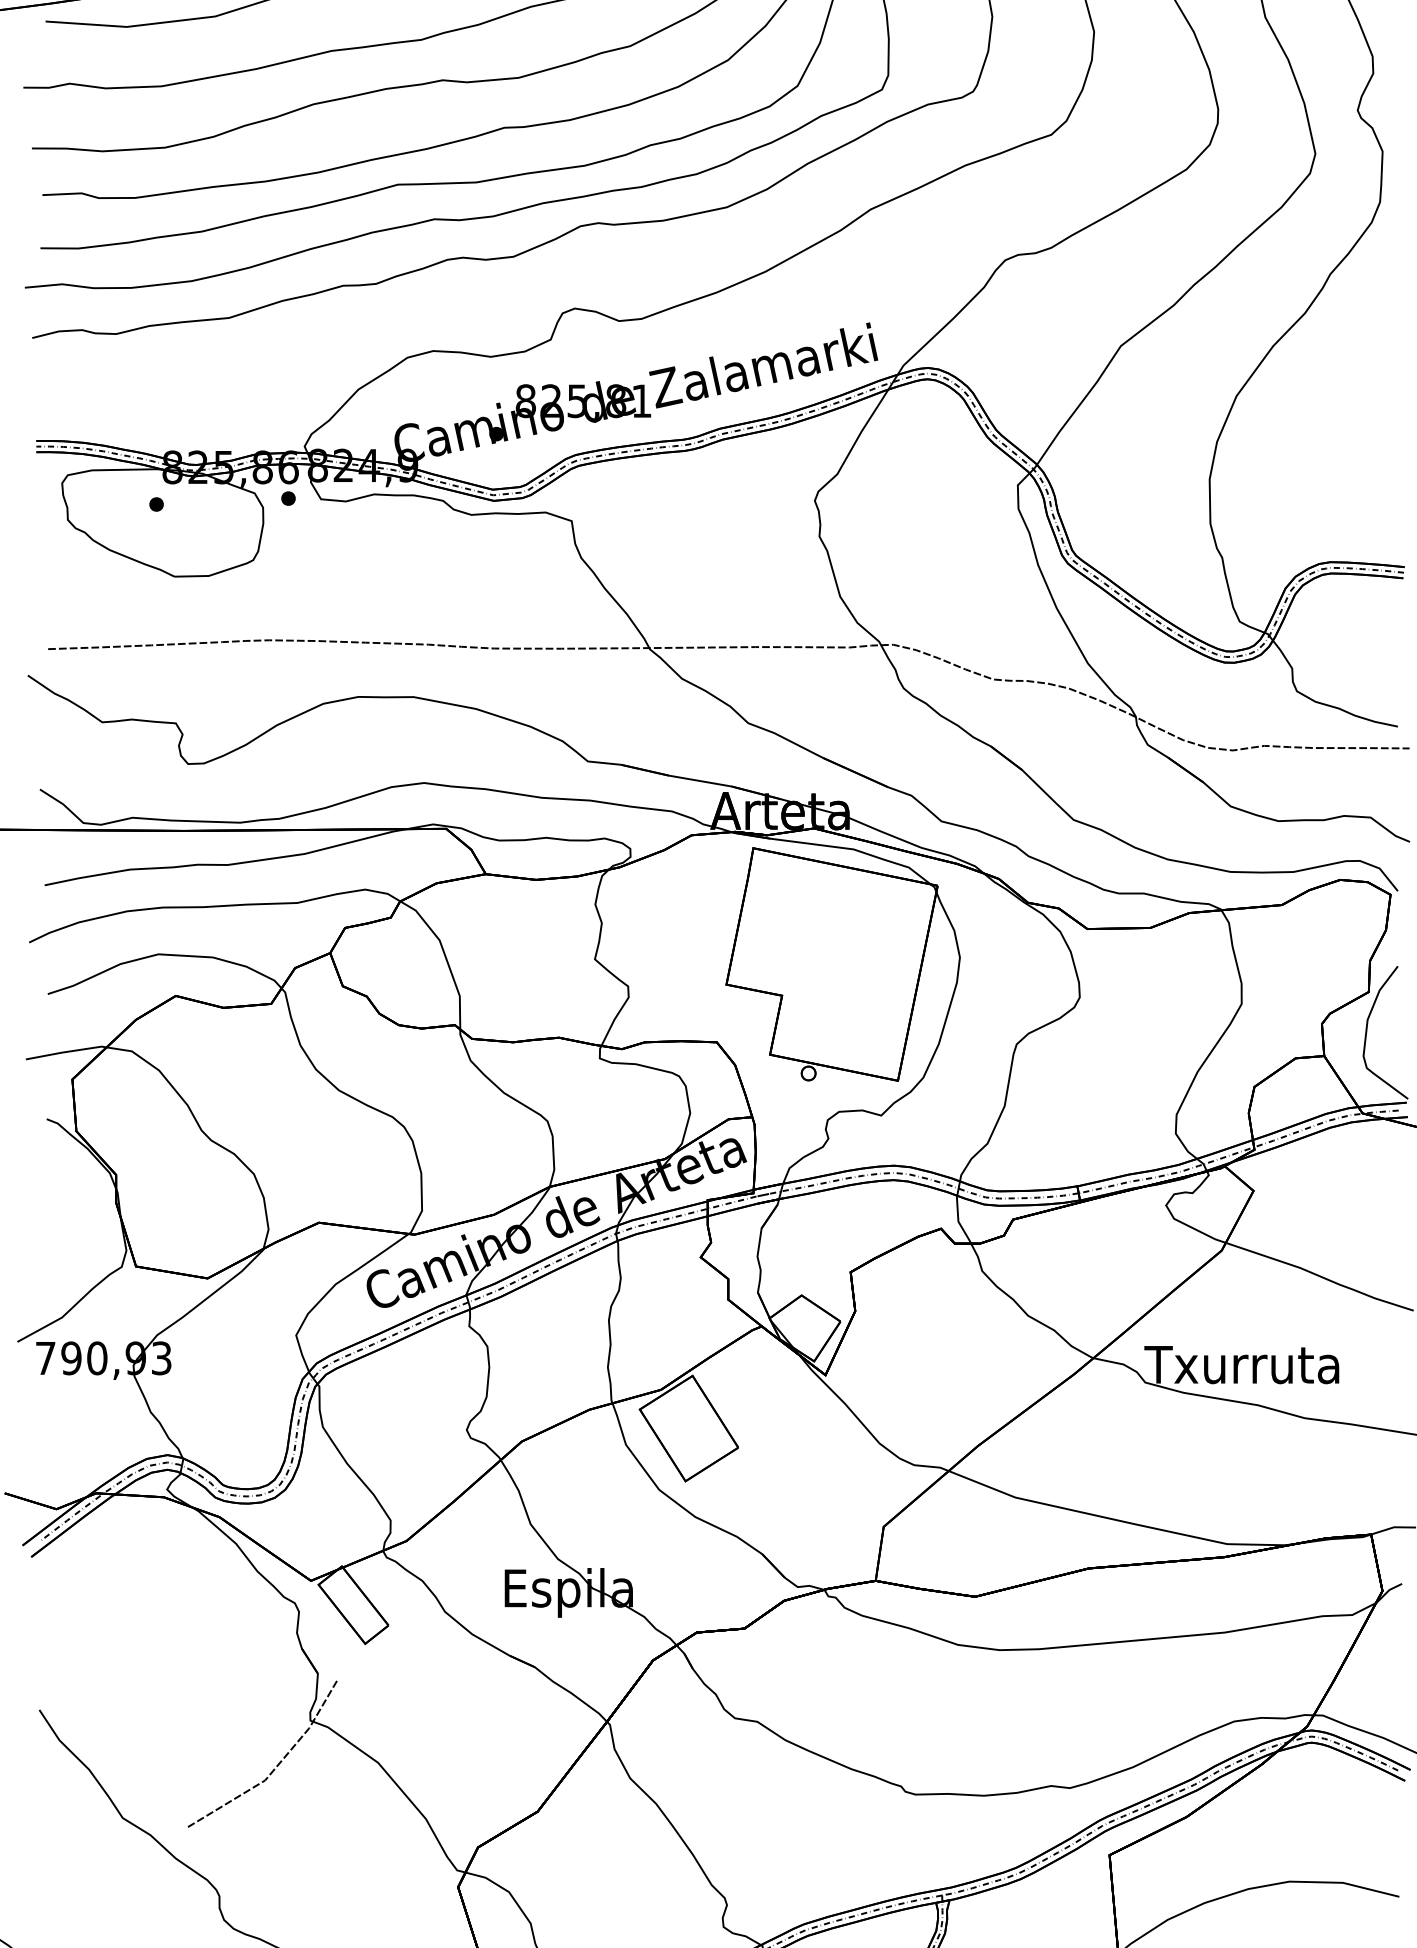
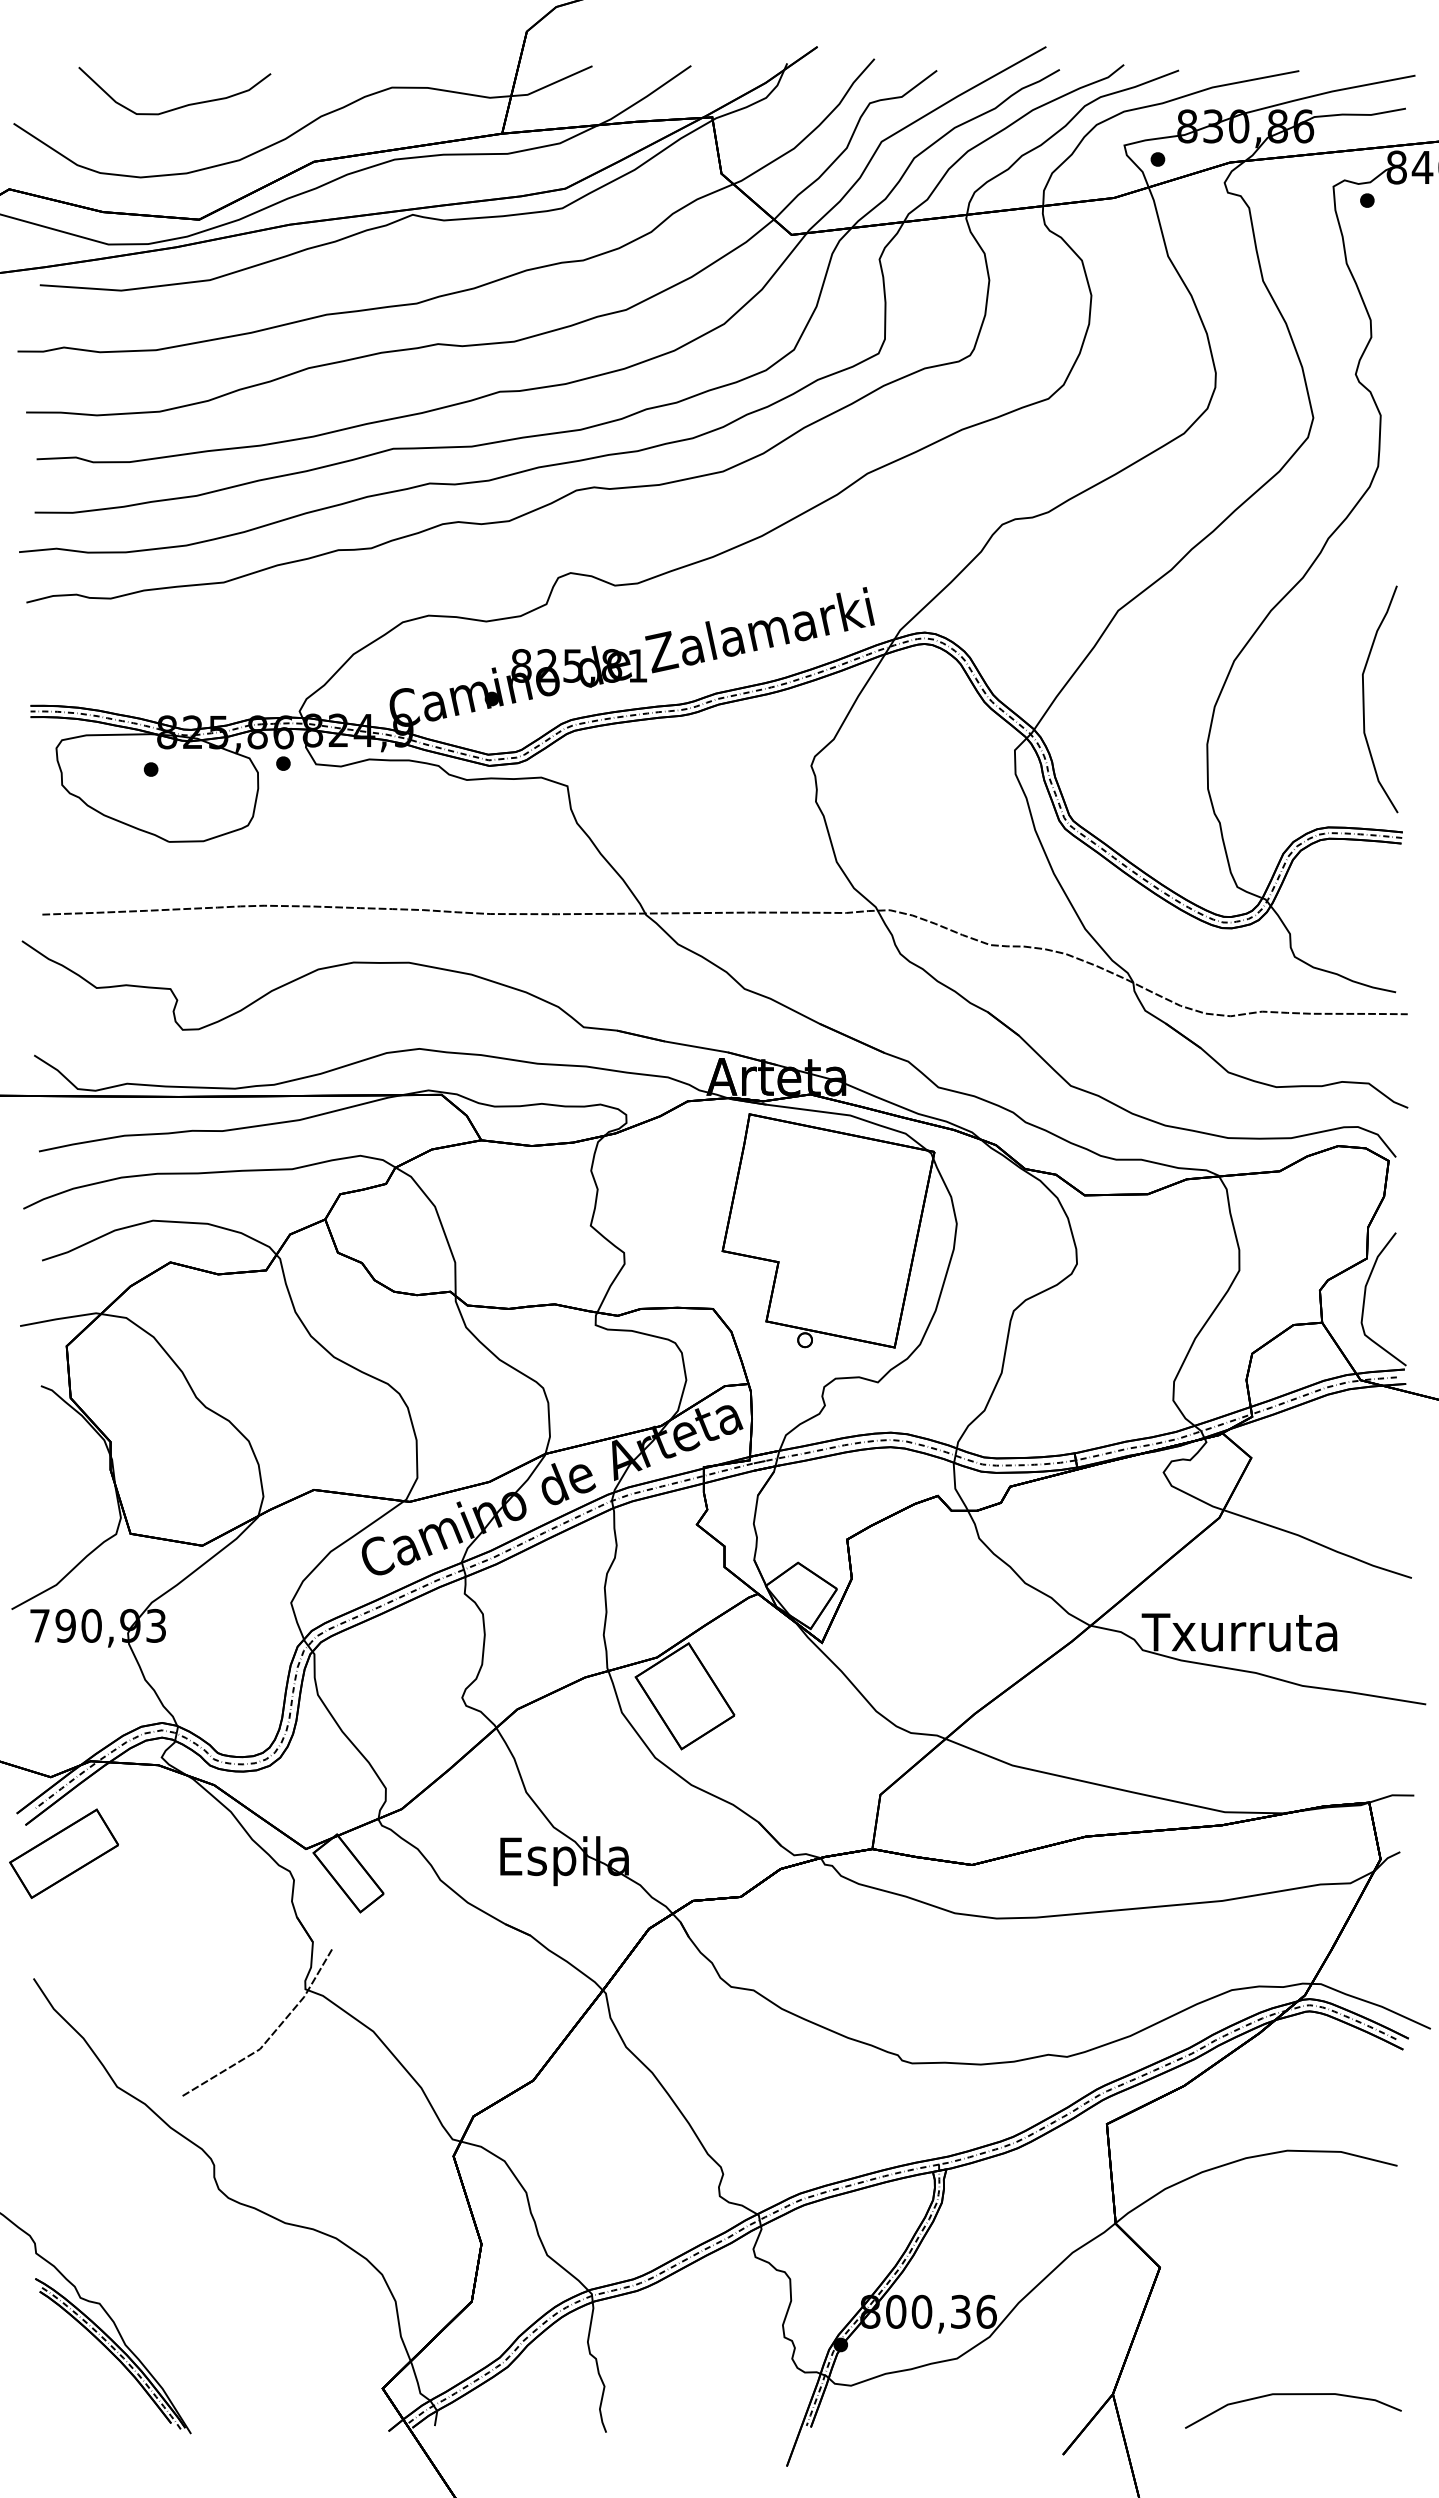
curve: (1366, 434) -> (1364, 699), added
part: (69, 1585) -> (63, 1853), added

